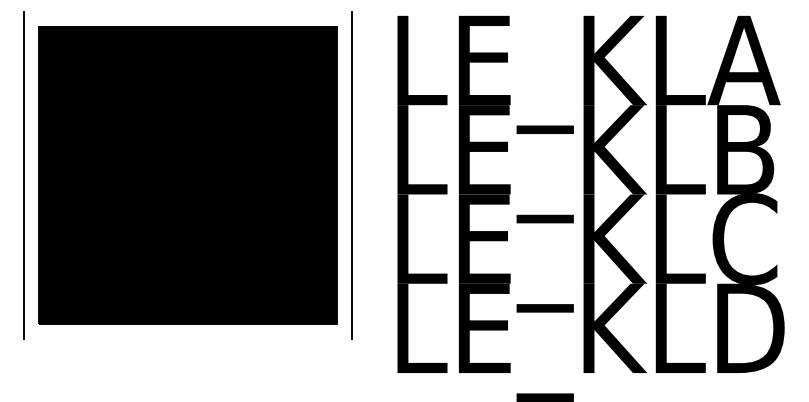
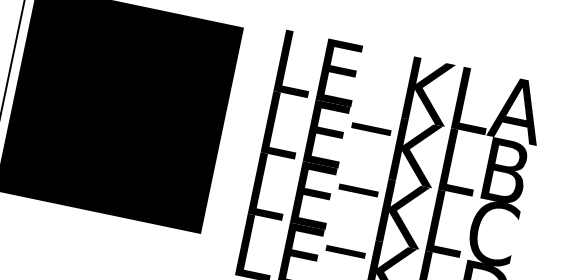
line: (351, 175) -> (231, 132), removed

